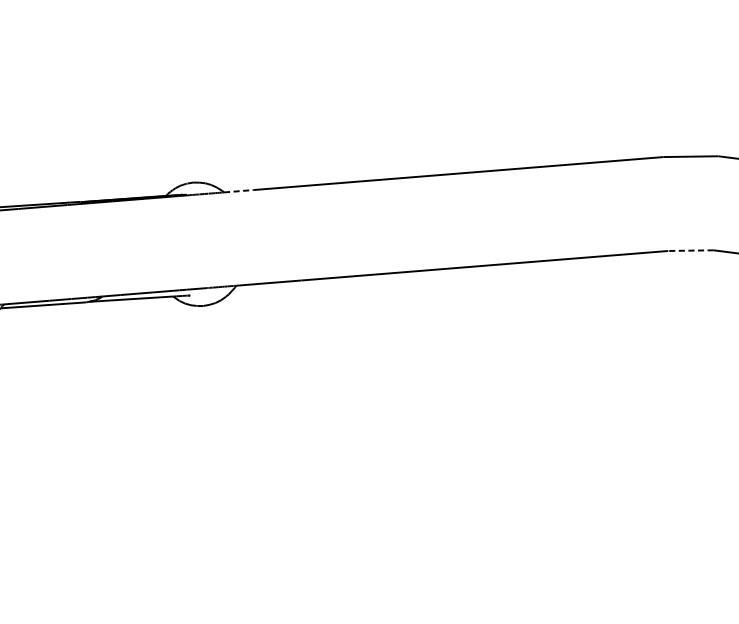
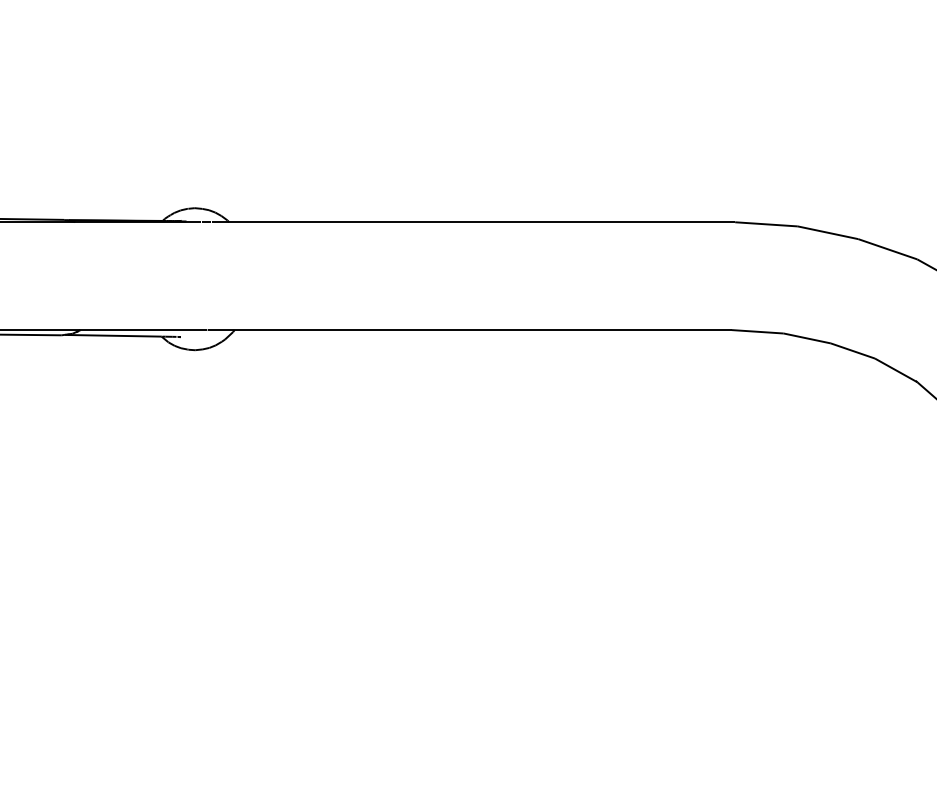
line: (239, 191) -> (246, 222), dashed -> solid
line: (690, 250) -> (757, 331), dashed -> solid

